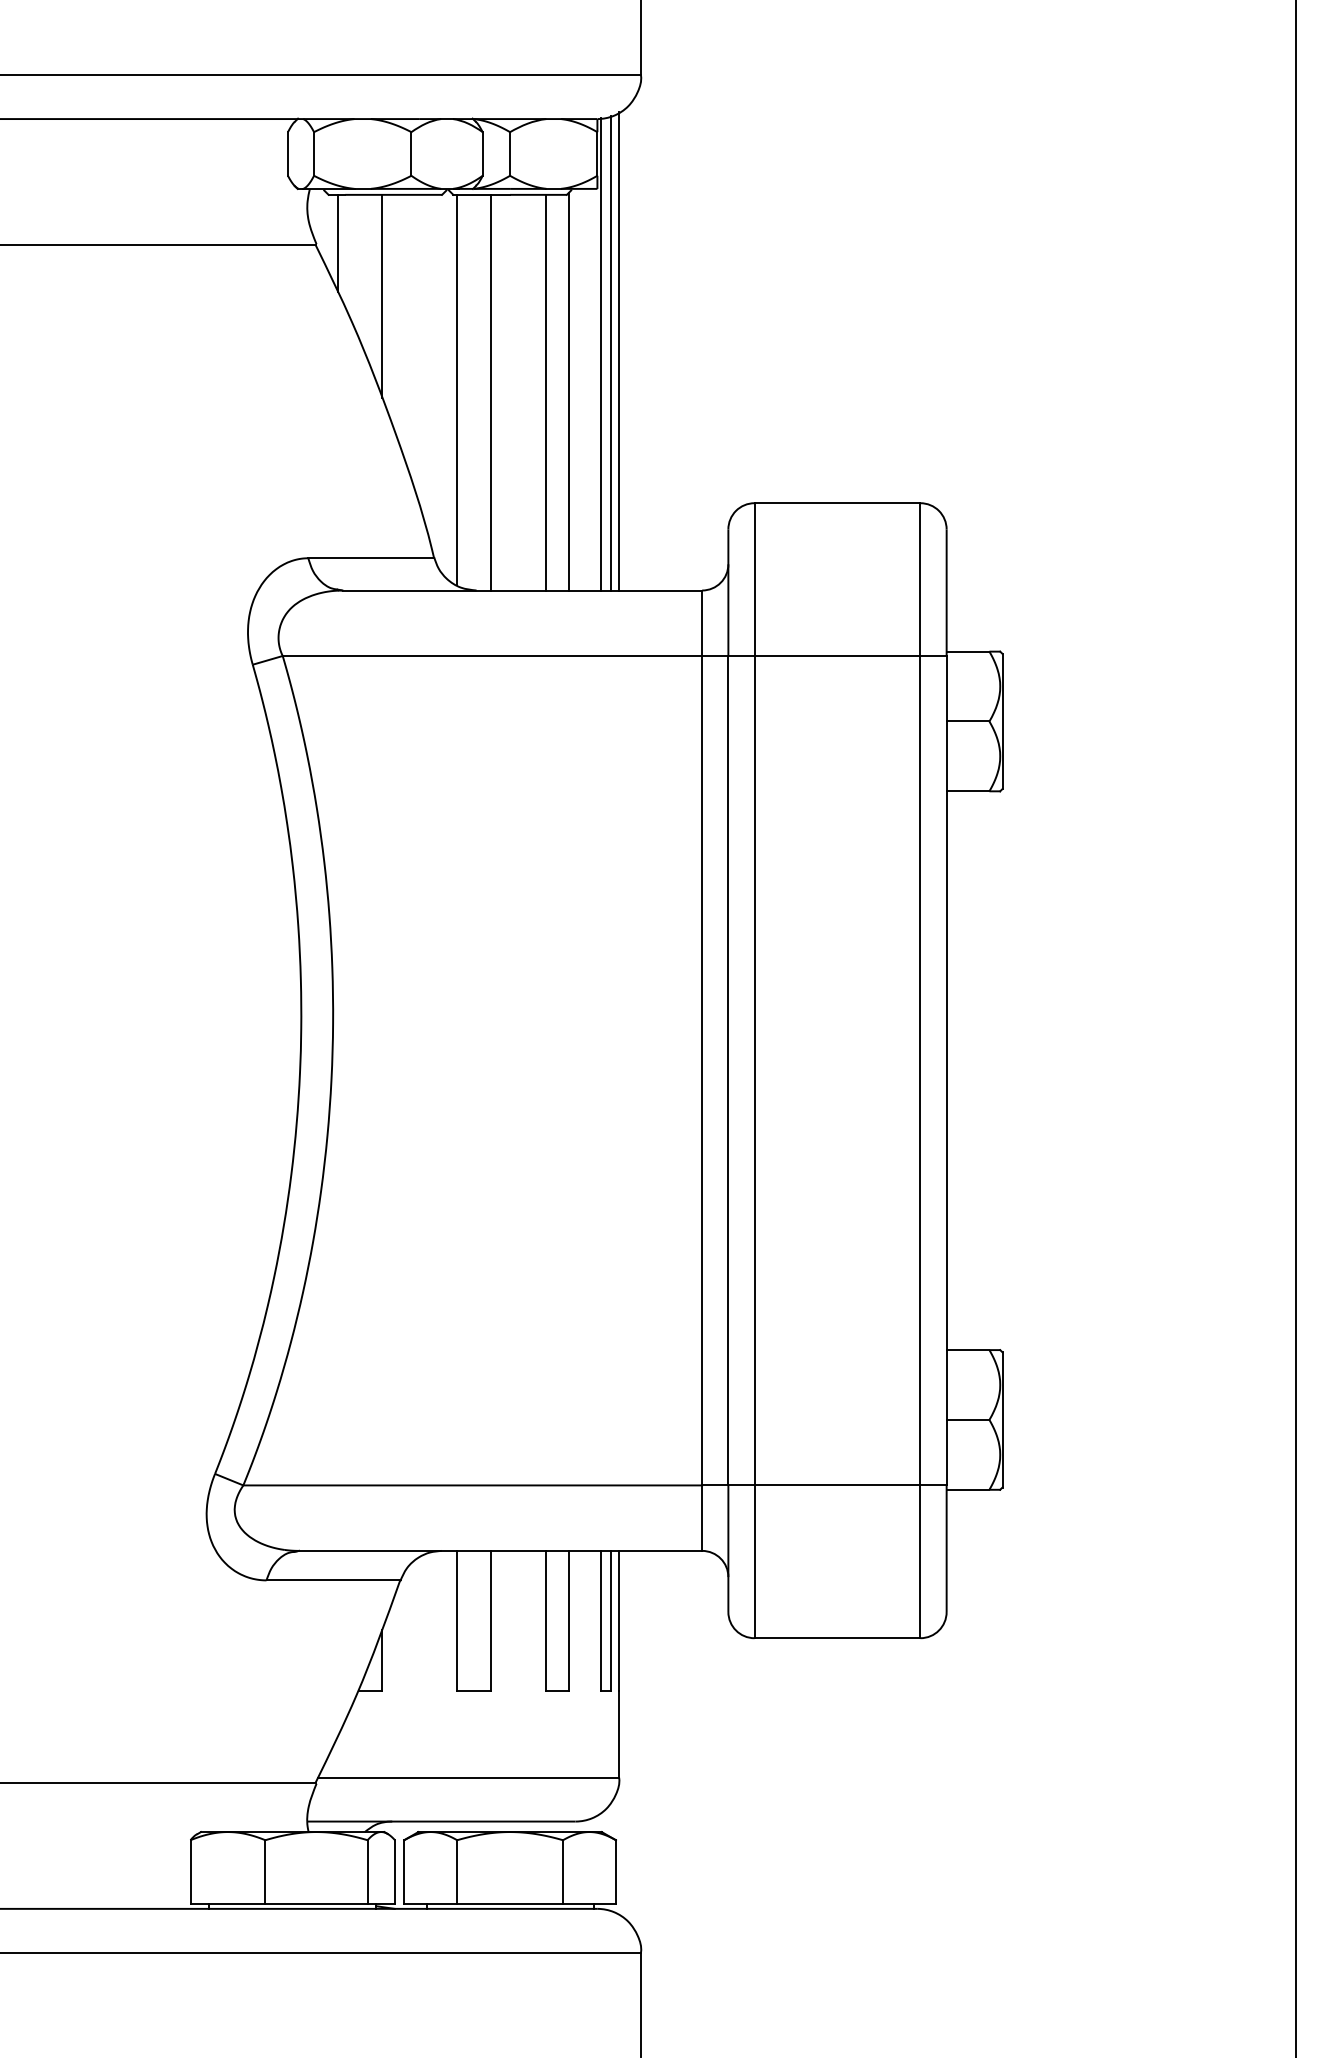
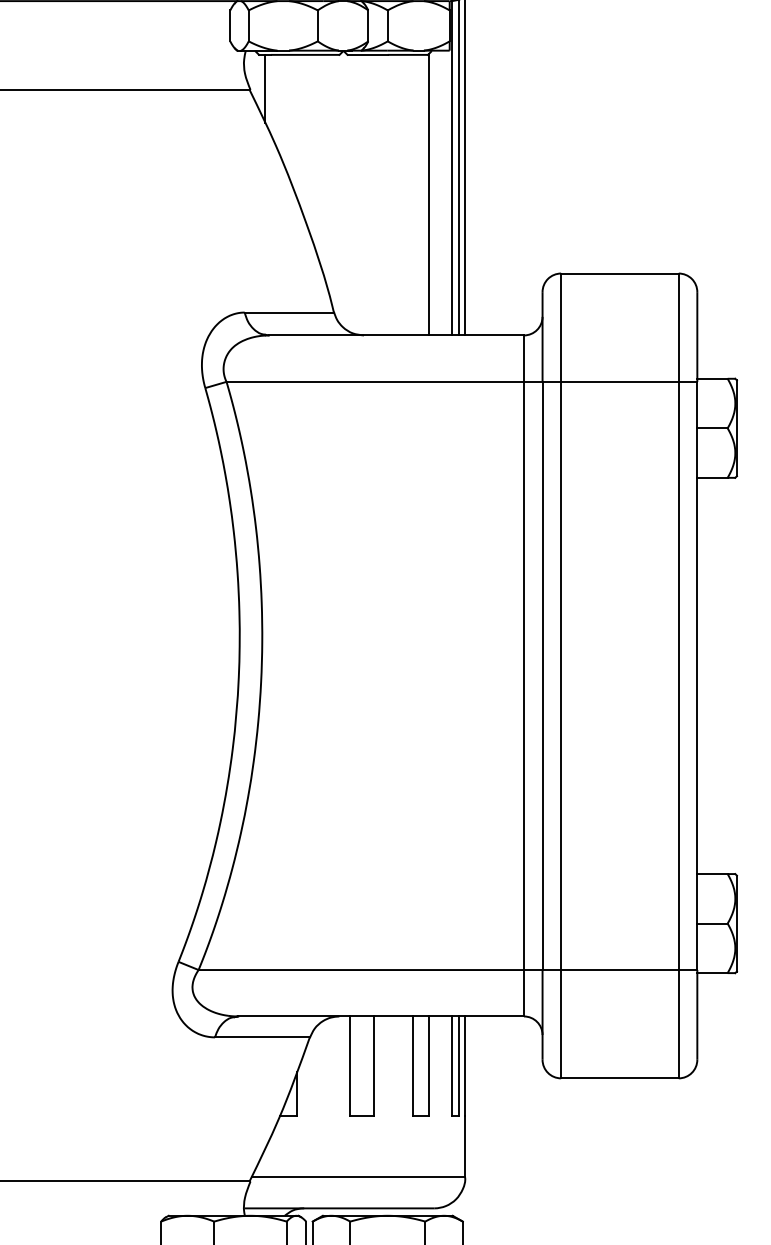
line: (381, 295) -> (296, 126), removed
line: (456, 389) -> (349, 192), removed
line: (490, 392) -> (373, 195), removed
line: (545, 392) -> (412, 195), removed

